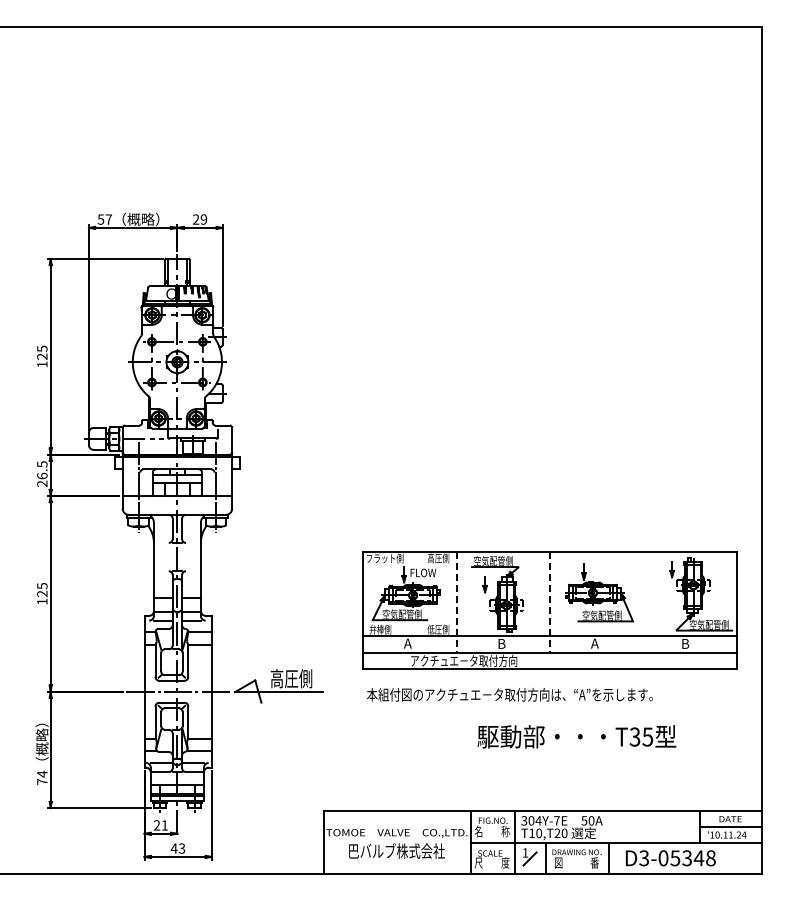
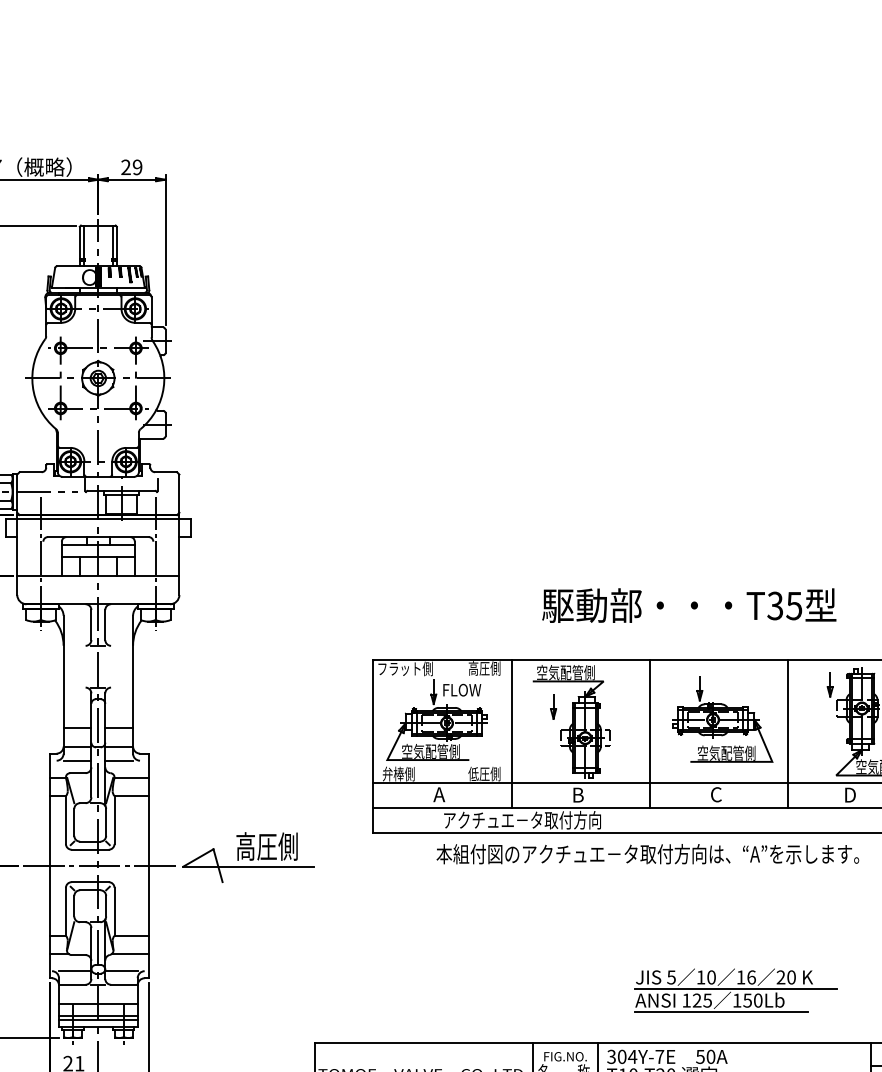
line: (456, 602) -> (511, 733), dashed -> solid
line: (550, 602) -> (650, 733), dashed -> solid
line: (643, 602) -> (787, 733), added
text: (594, 643) -> (715, 794), A -> C
text: (686, 643) -> (851, 794), B -> D
text: (509, 694) -> (647, 853), moved
text: (576, 736) -> (688, 605), moved
part: (608, 775) -> (736, 989), added

